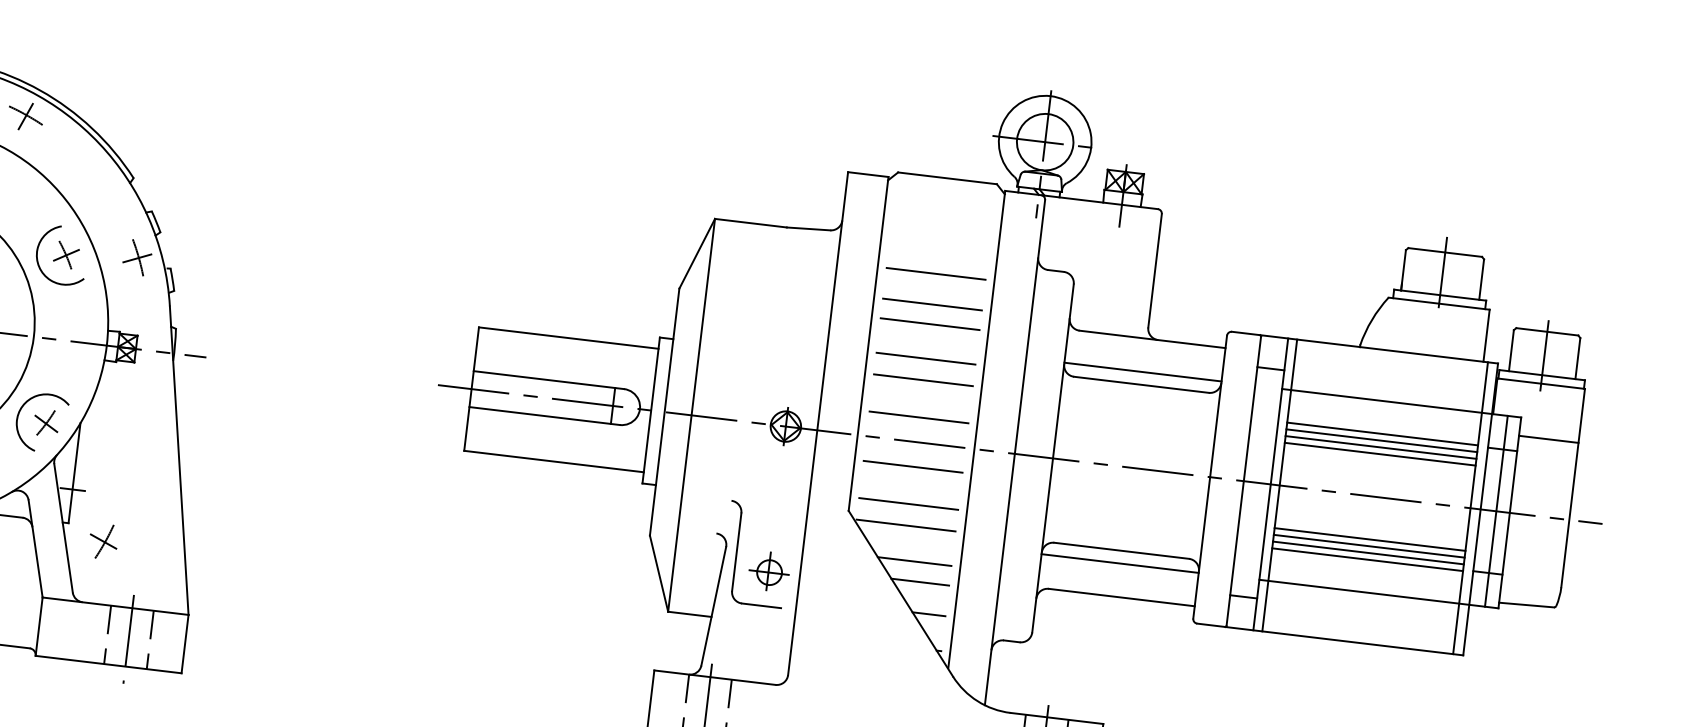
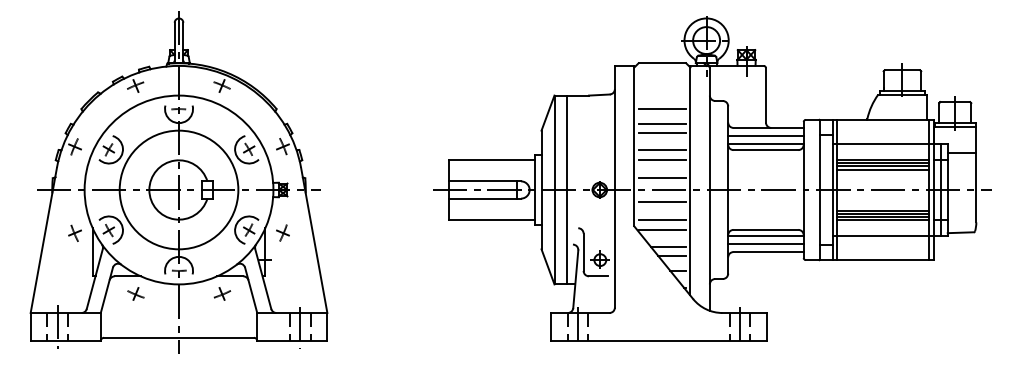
line: (1143, 356) -> (765, 136), added
line: (718, 417) -> (567, 189), added
part: (102, 540) -> (282, 232), moved
line: (1117, 579) -> (765, 243), added

